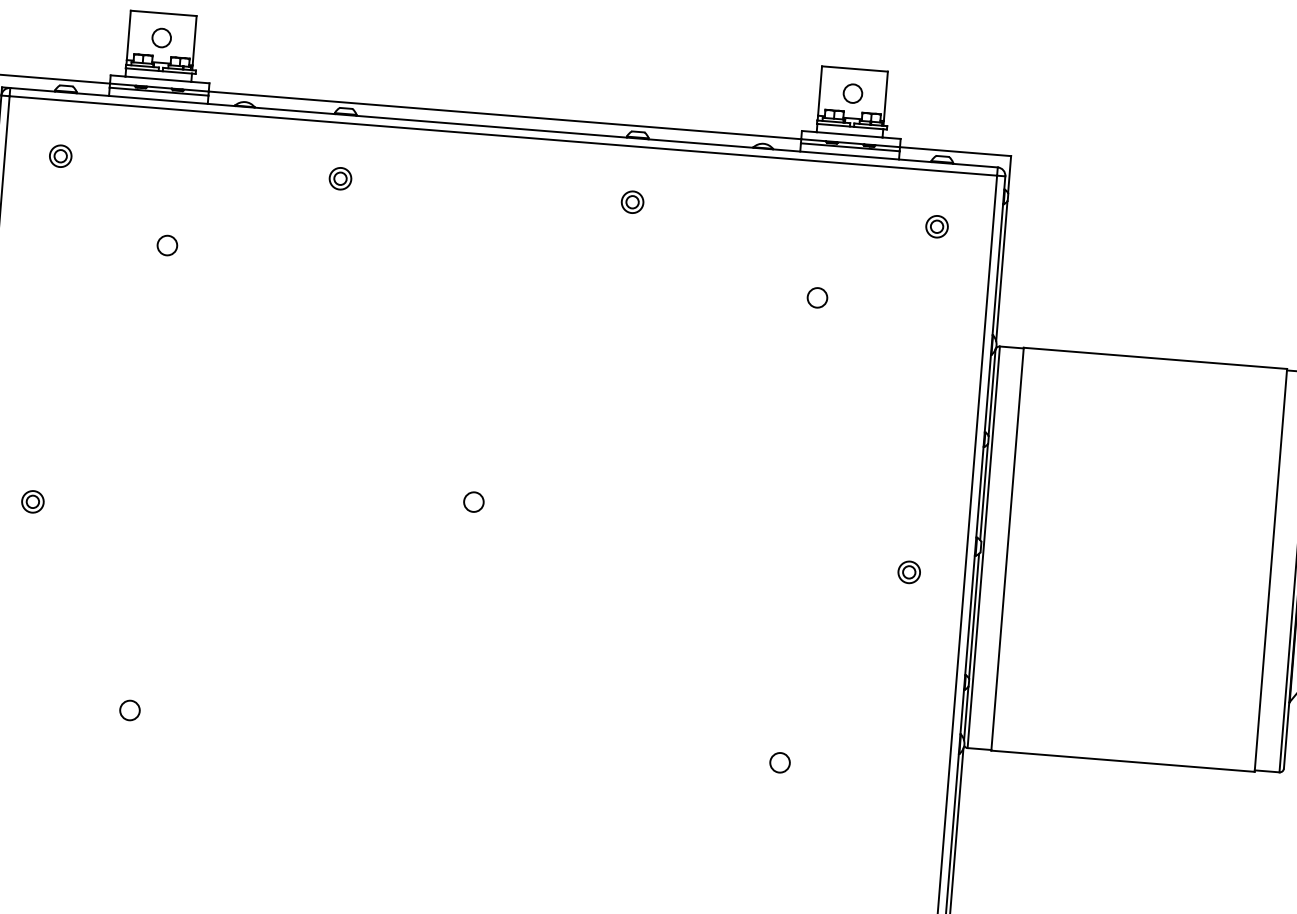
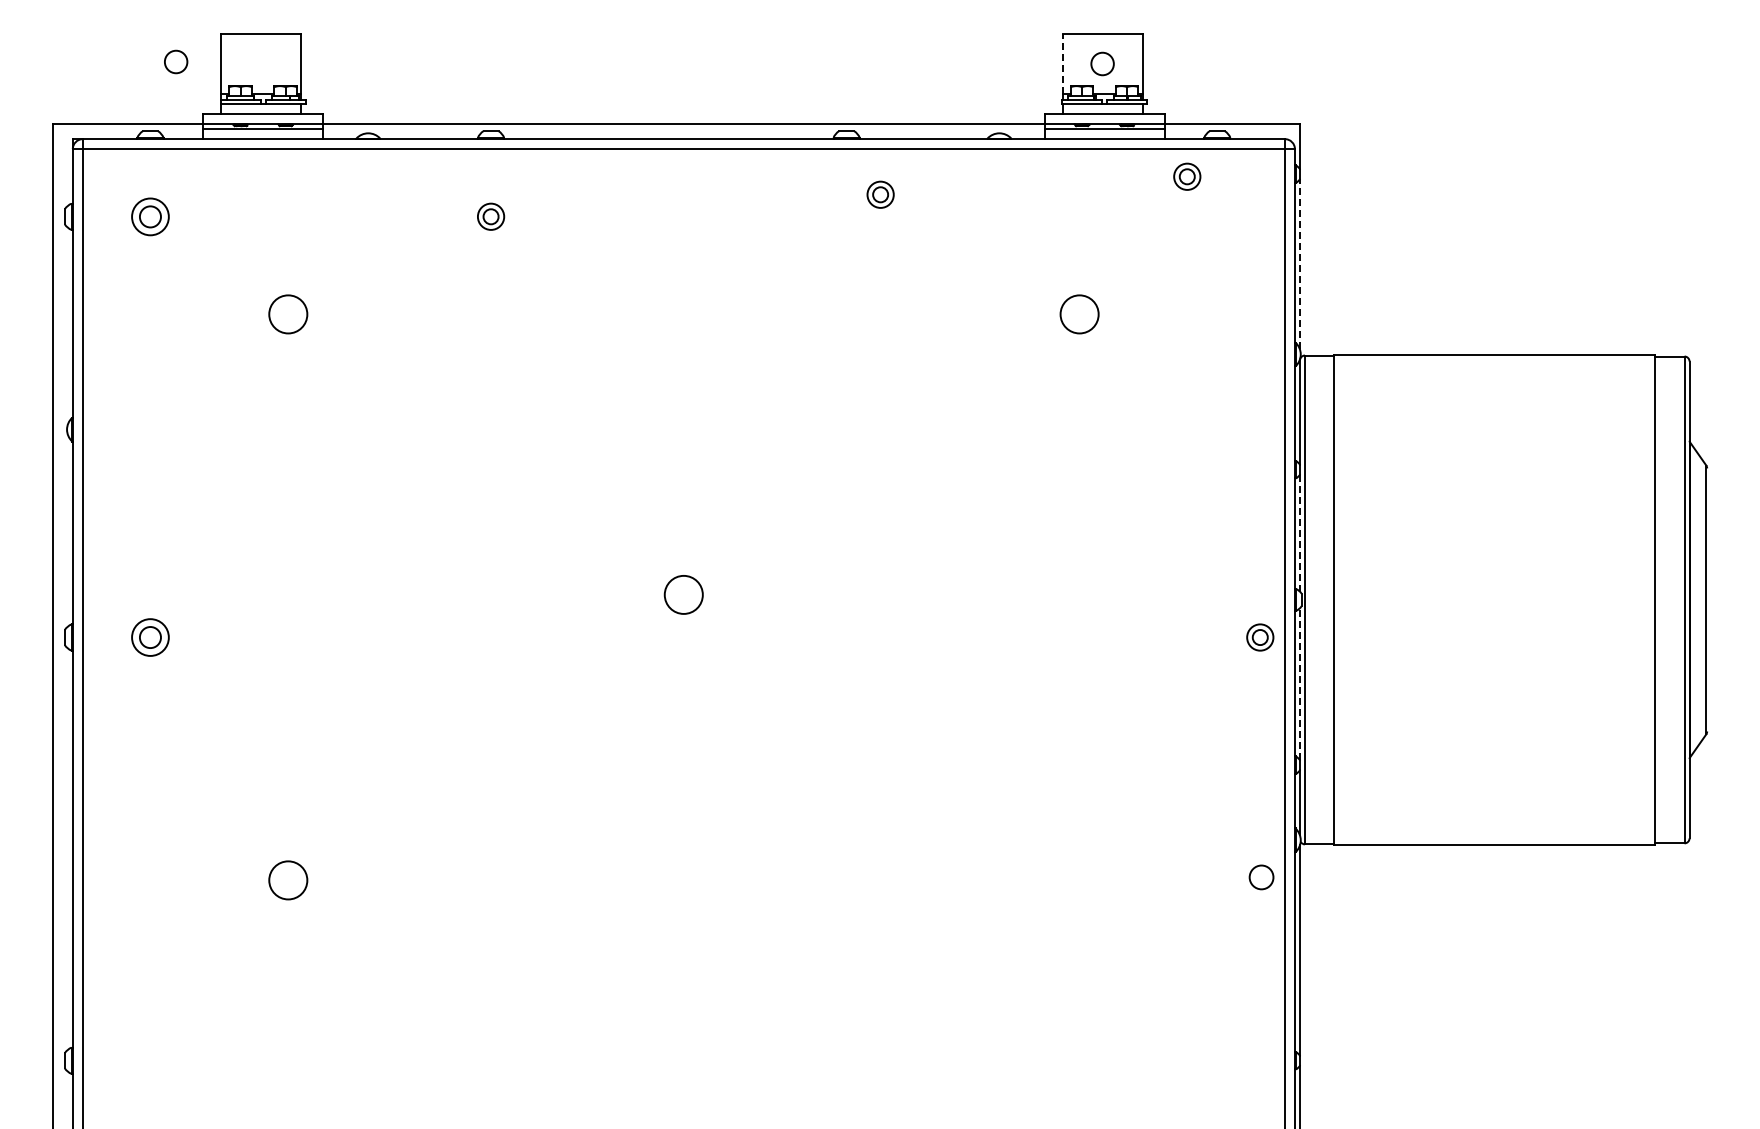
circle: (162, 37) -> (176, 61), moved
line: (820, 90) -> (1062, 63), solid -> dashed
part: (60, 156) -> (150, 216), size x1.4
part: (632, 202) -> (880, 194), moved
part: (937, 226) -> (1187, 176), moved
circle: (166, 245) -> (287, 314), size x1.6
line: (1001, 270) -> (1299, 263), solid -> dashed
circle: (817, 297) -> (1079, 314), size x1.6
line: (983, 492) -> (1299, 533), solid -> dashed
part: (32, 501) -> (150, 637), size x1.4
circle: (473, 501) -> (683, 594), size x1.6
part: (909, 572) -> (1260, 637), moved
line: (973, 615) -> (1299, 683), solid -> dashed
circle: (129, 710) -> (287, 880), size x1.6
circle: (780, 762) -> (1261, 877), moved

